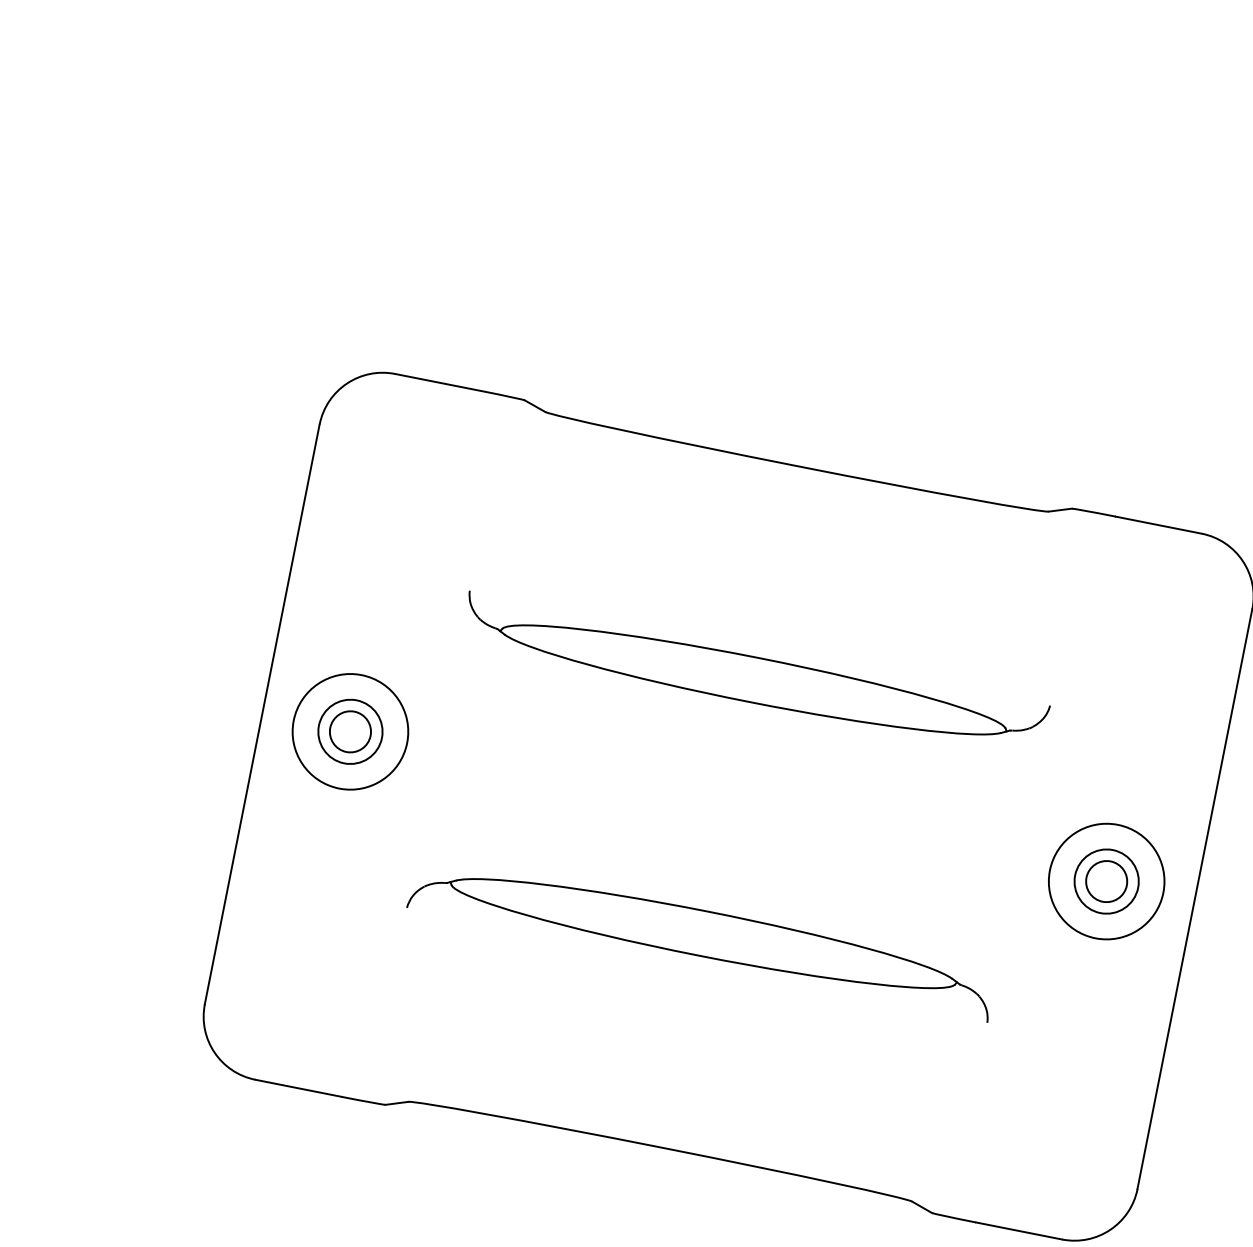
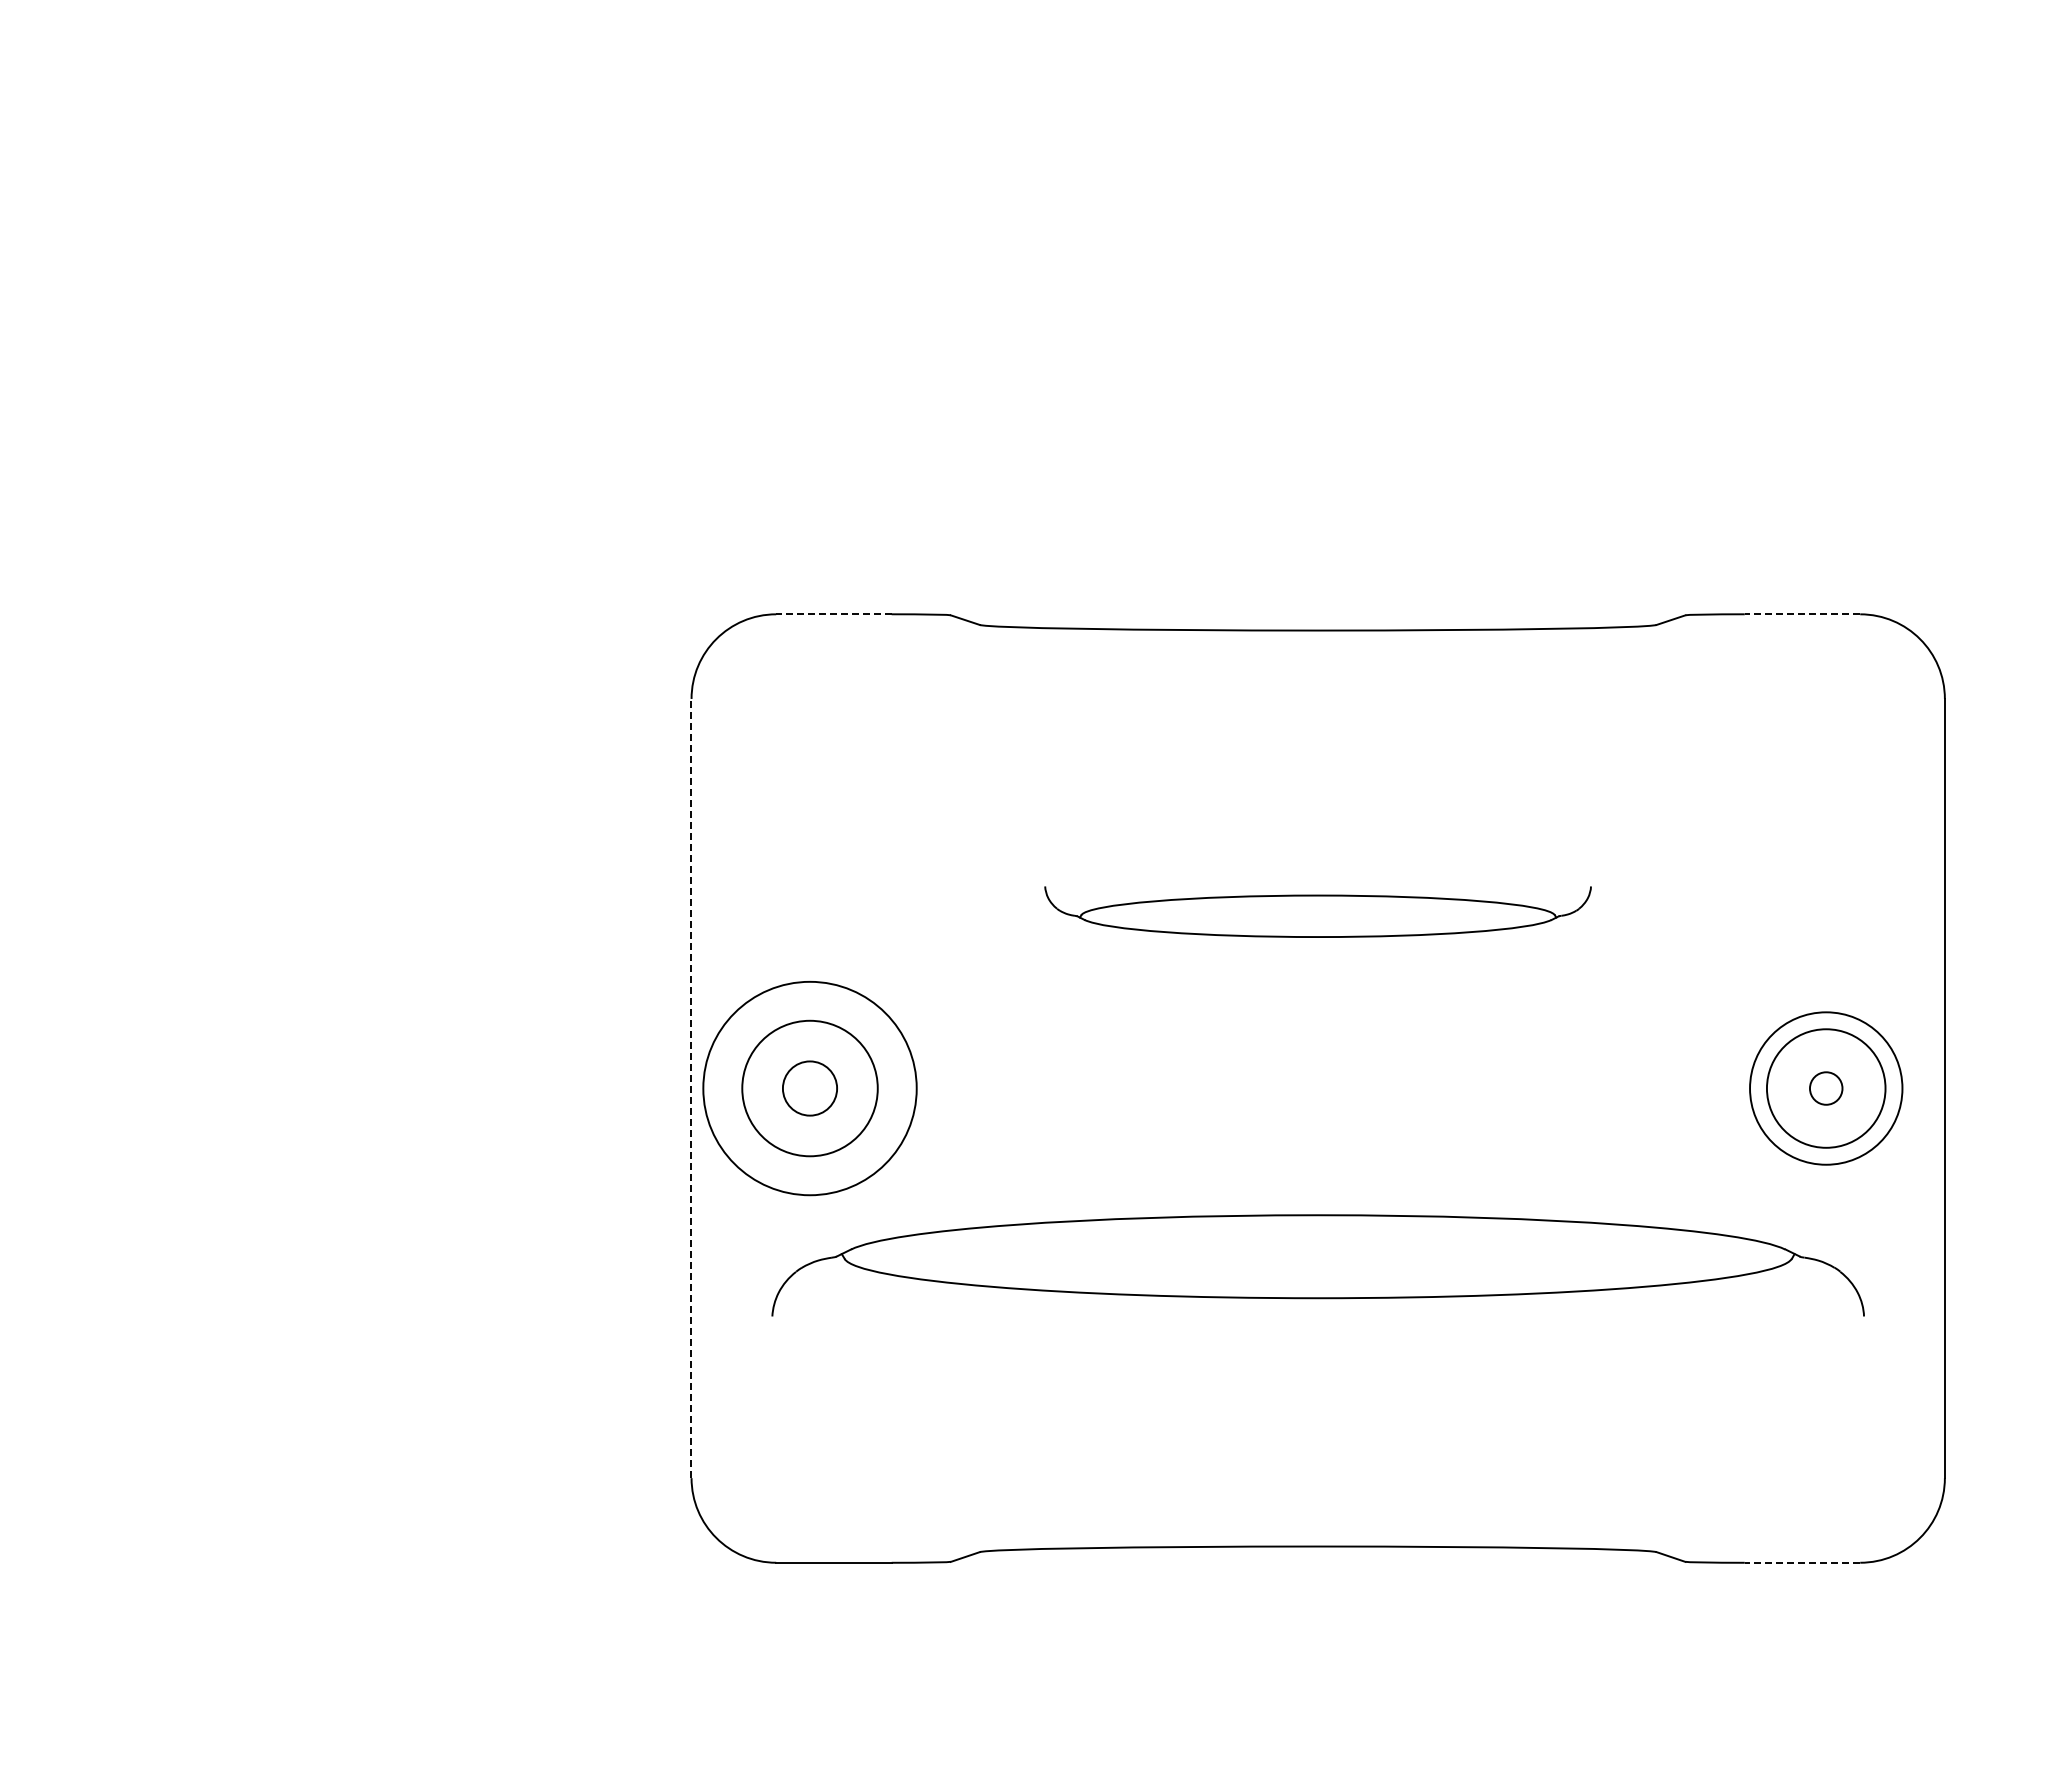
line: (438, 382) -> (834, 614), solid -> dashed
line: (1158, 525) -> (1802, 614), solid -> dashed
part: (754, 674) -> (1317, 911), size x0.7
line: (262, 714) -> (691, 1088), solid -> dashed
circle: (350, 731) -> (809, 1088), size x1.4
circle: (350, 731) -> (809, 1088), size x1.6
circle: (1106, 881) -> (1825, 1088), size x1.4
circle: (1106, 881) -> (1826, 1088), size x0.6
part: (702, 937) -> (1317, 1264), size x1.4
line: (1019, 1230) -> (1802, 1562), solid -> dashed

